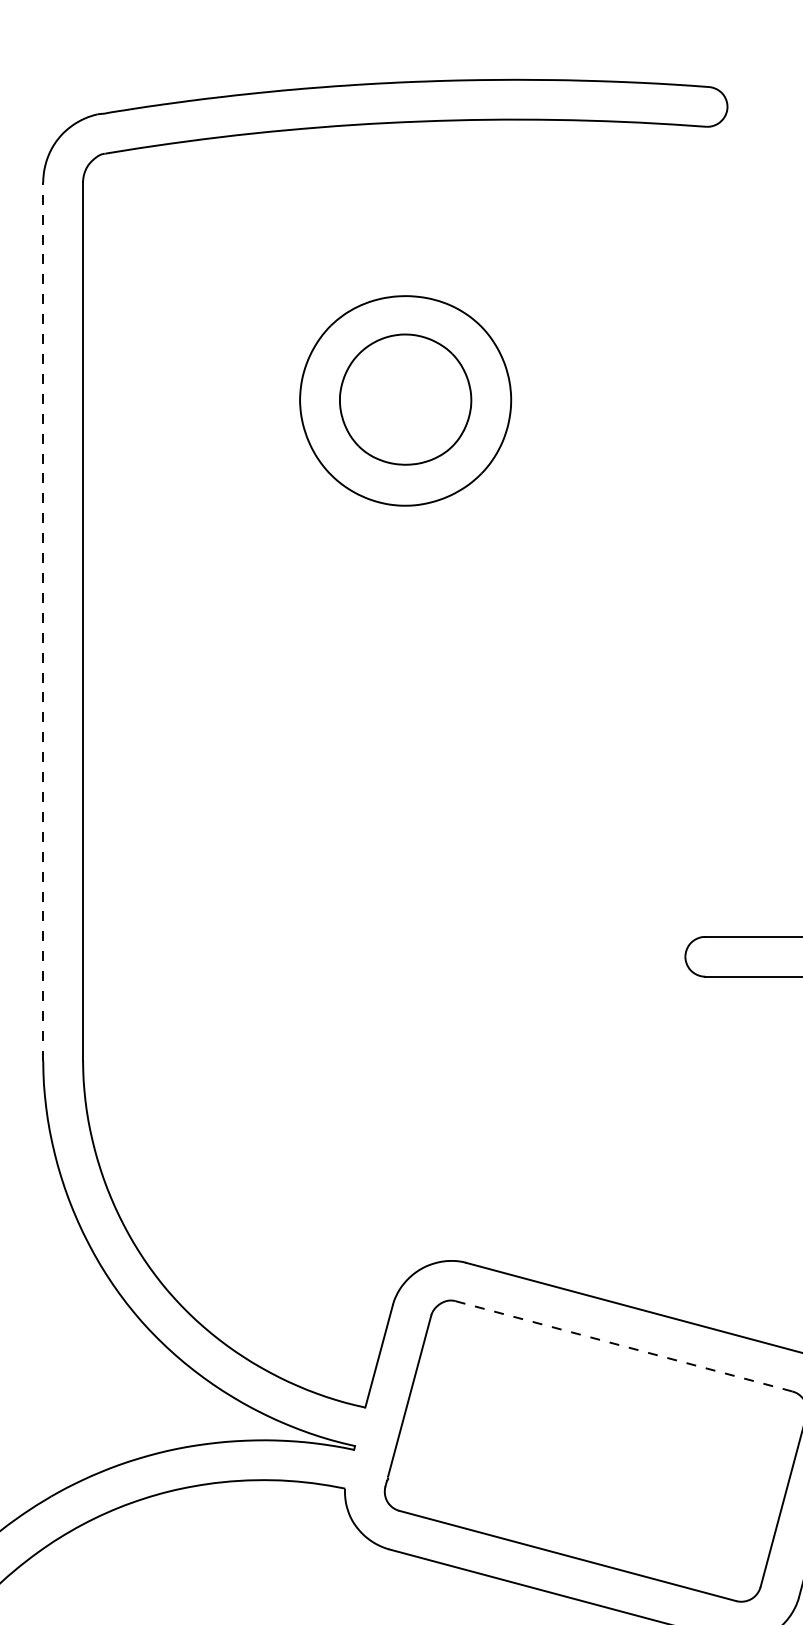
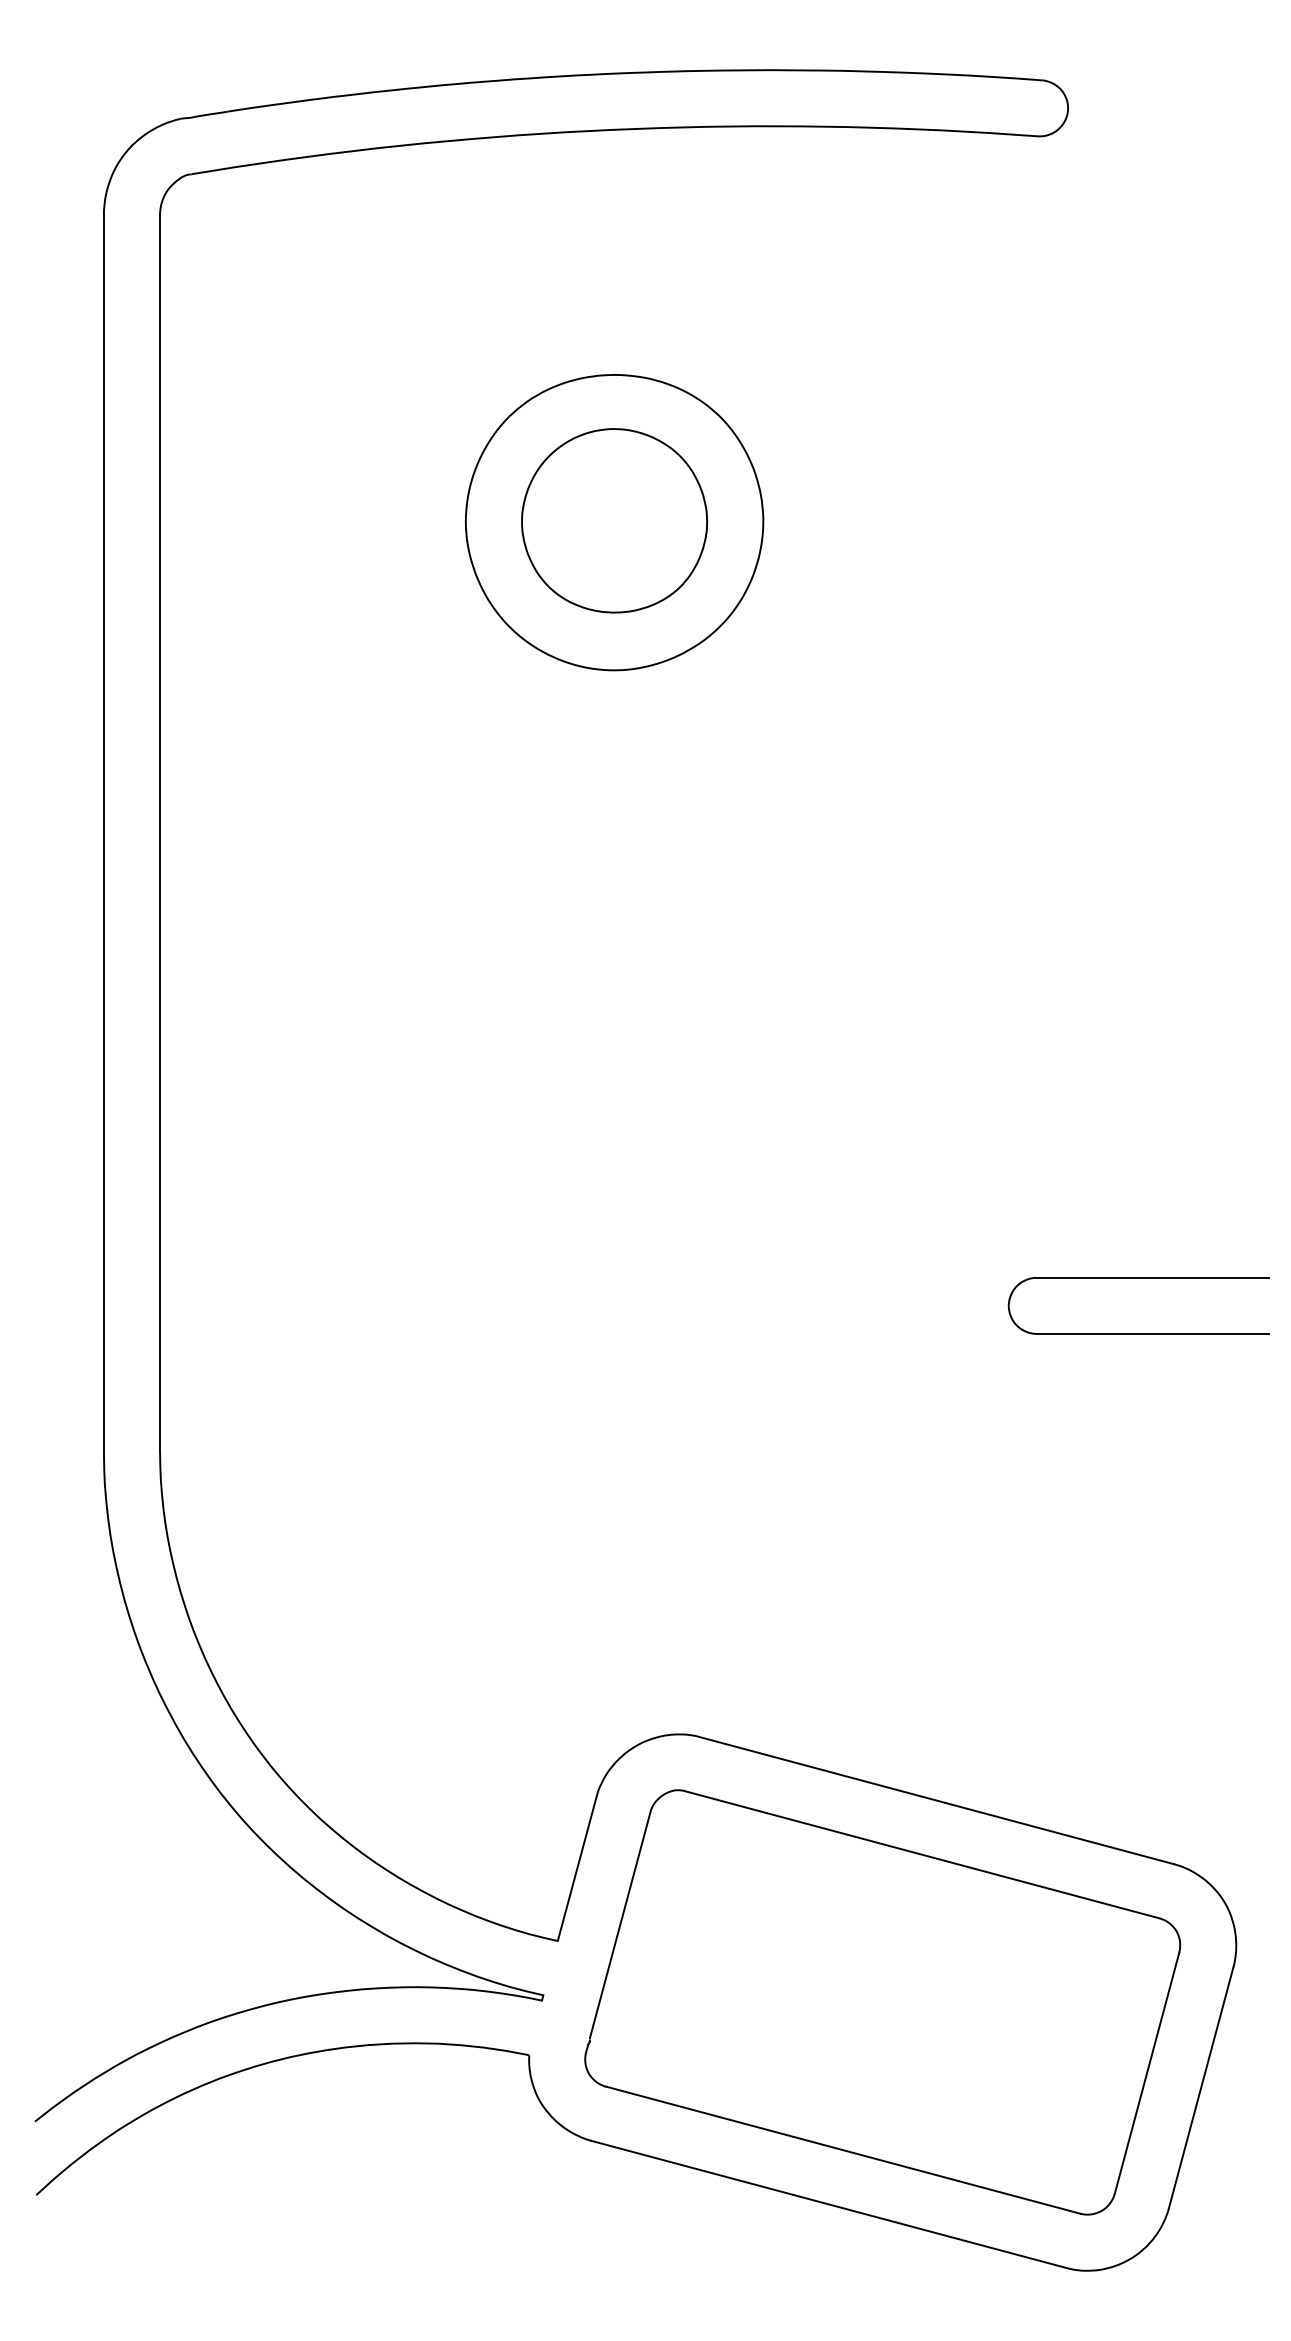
line: (42, 621) -> (103, 833), dashed -> solid
line: (623, 1346) -> (921, 1854), dashed -> solid

